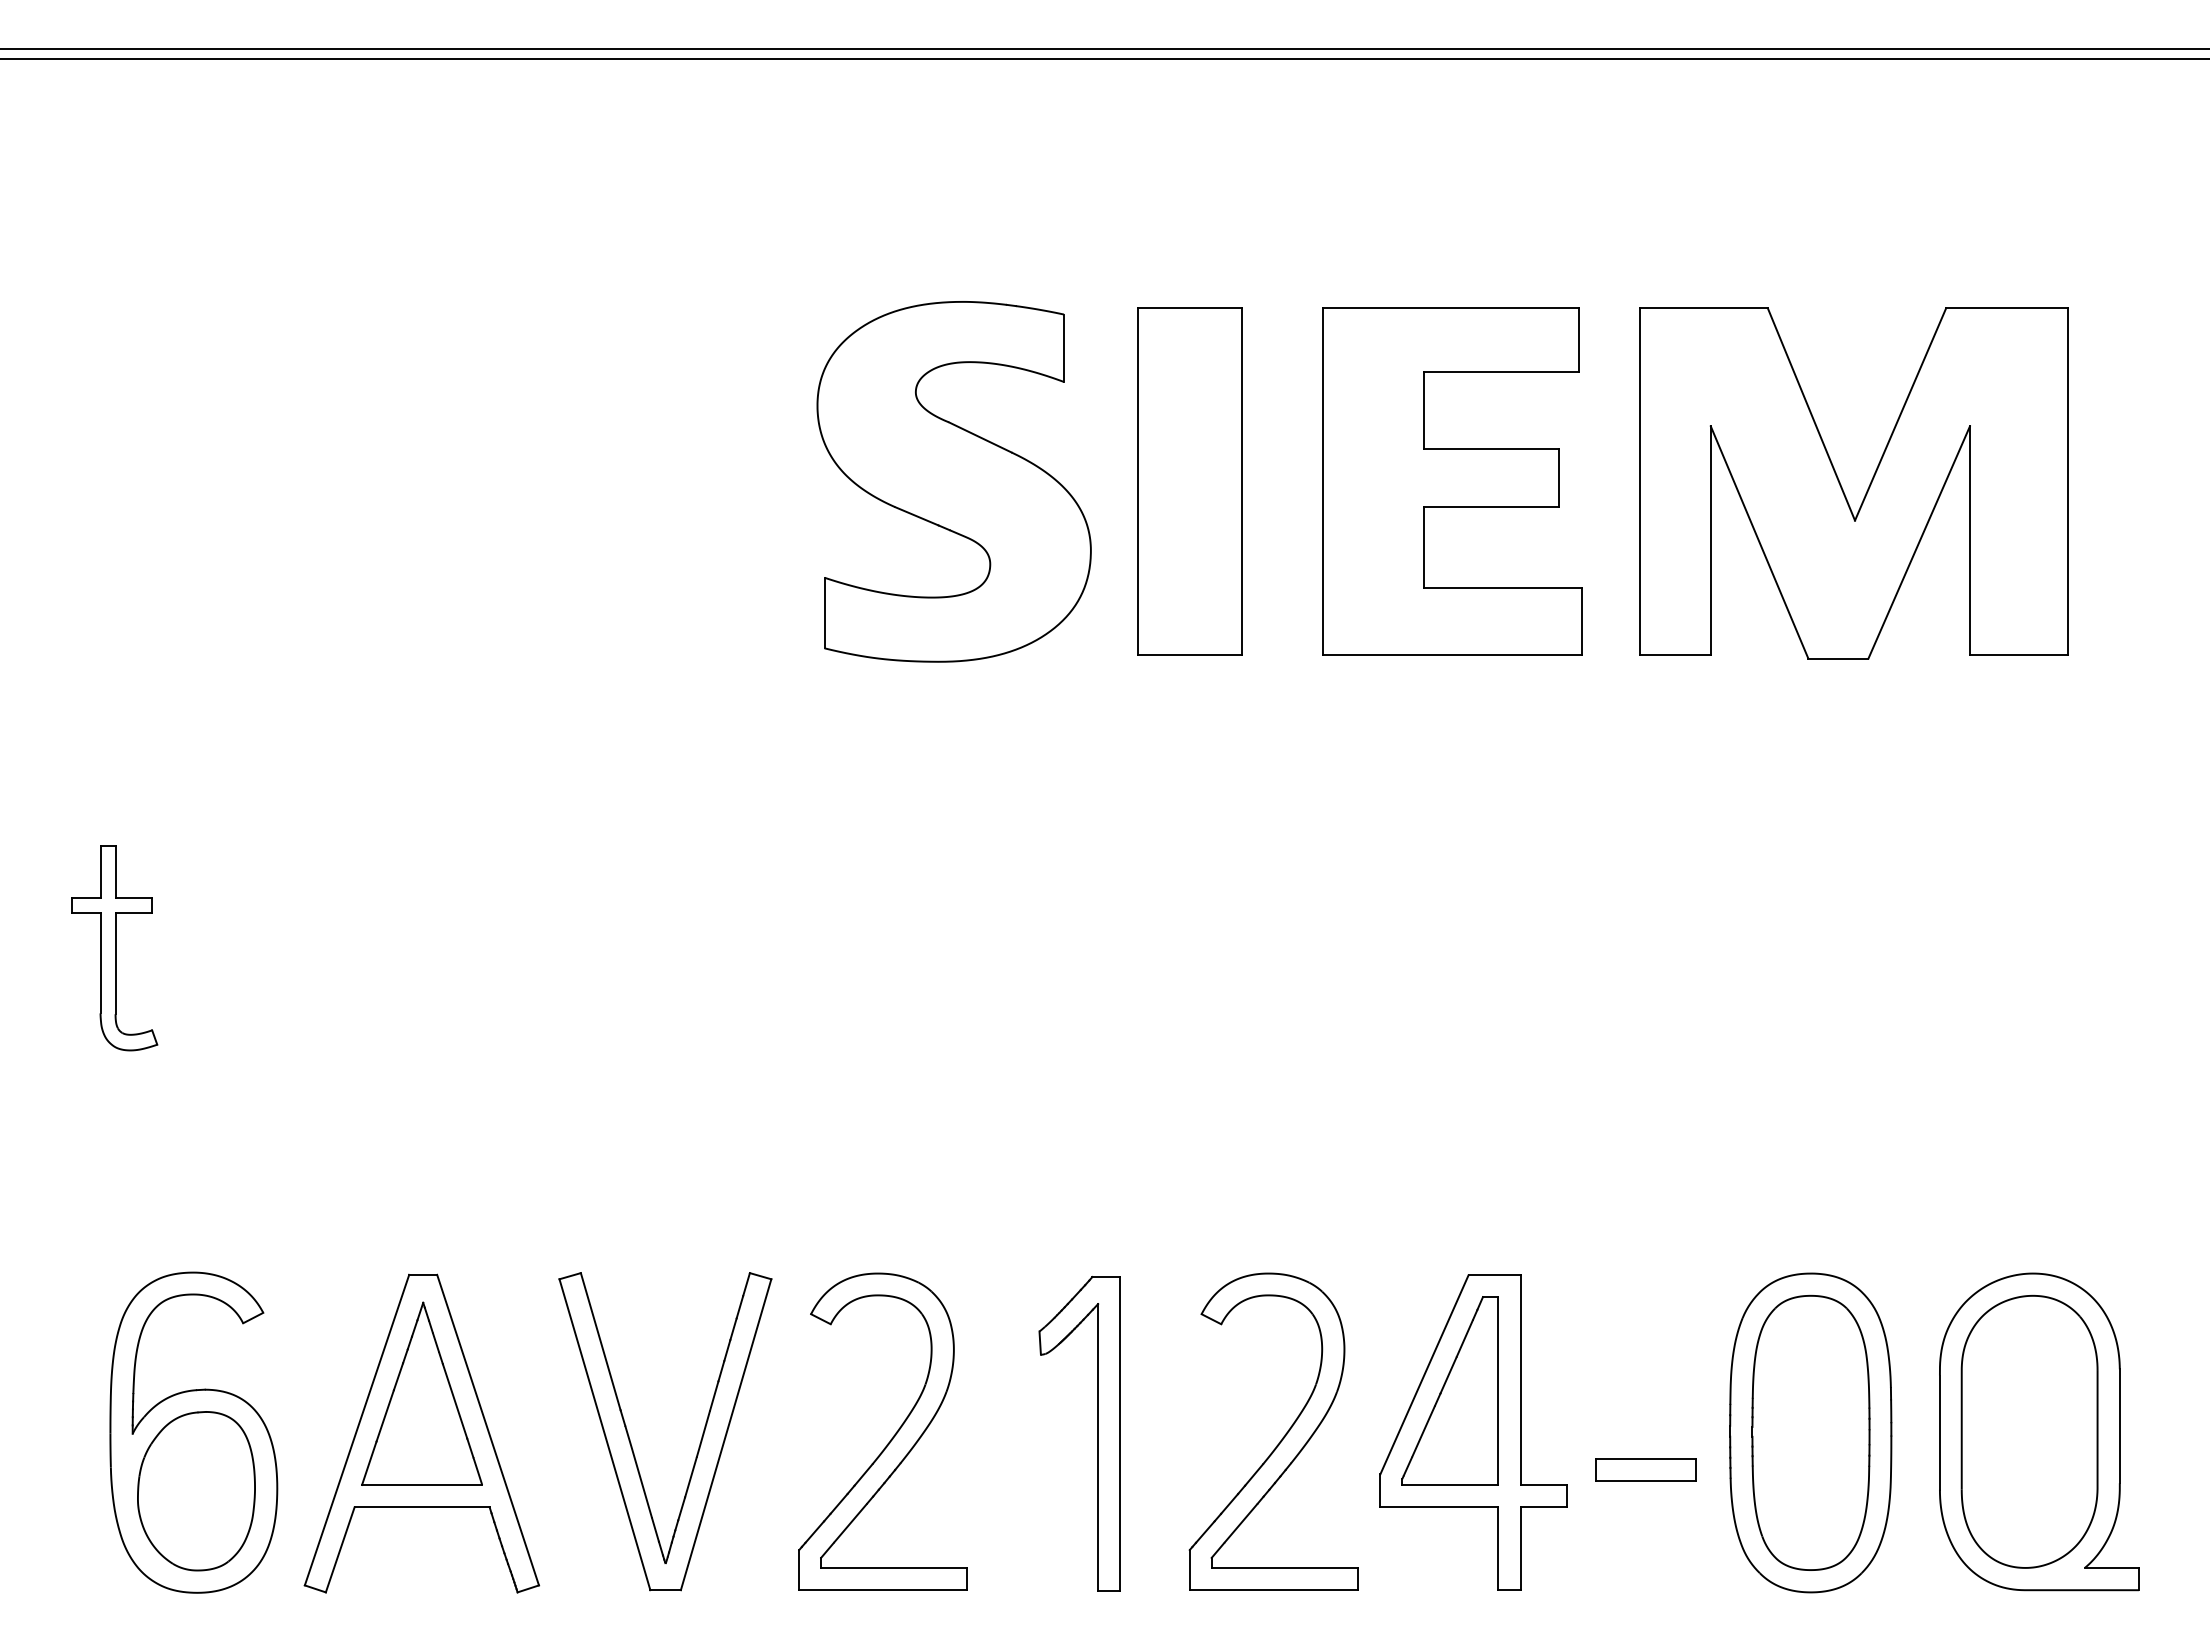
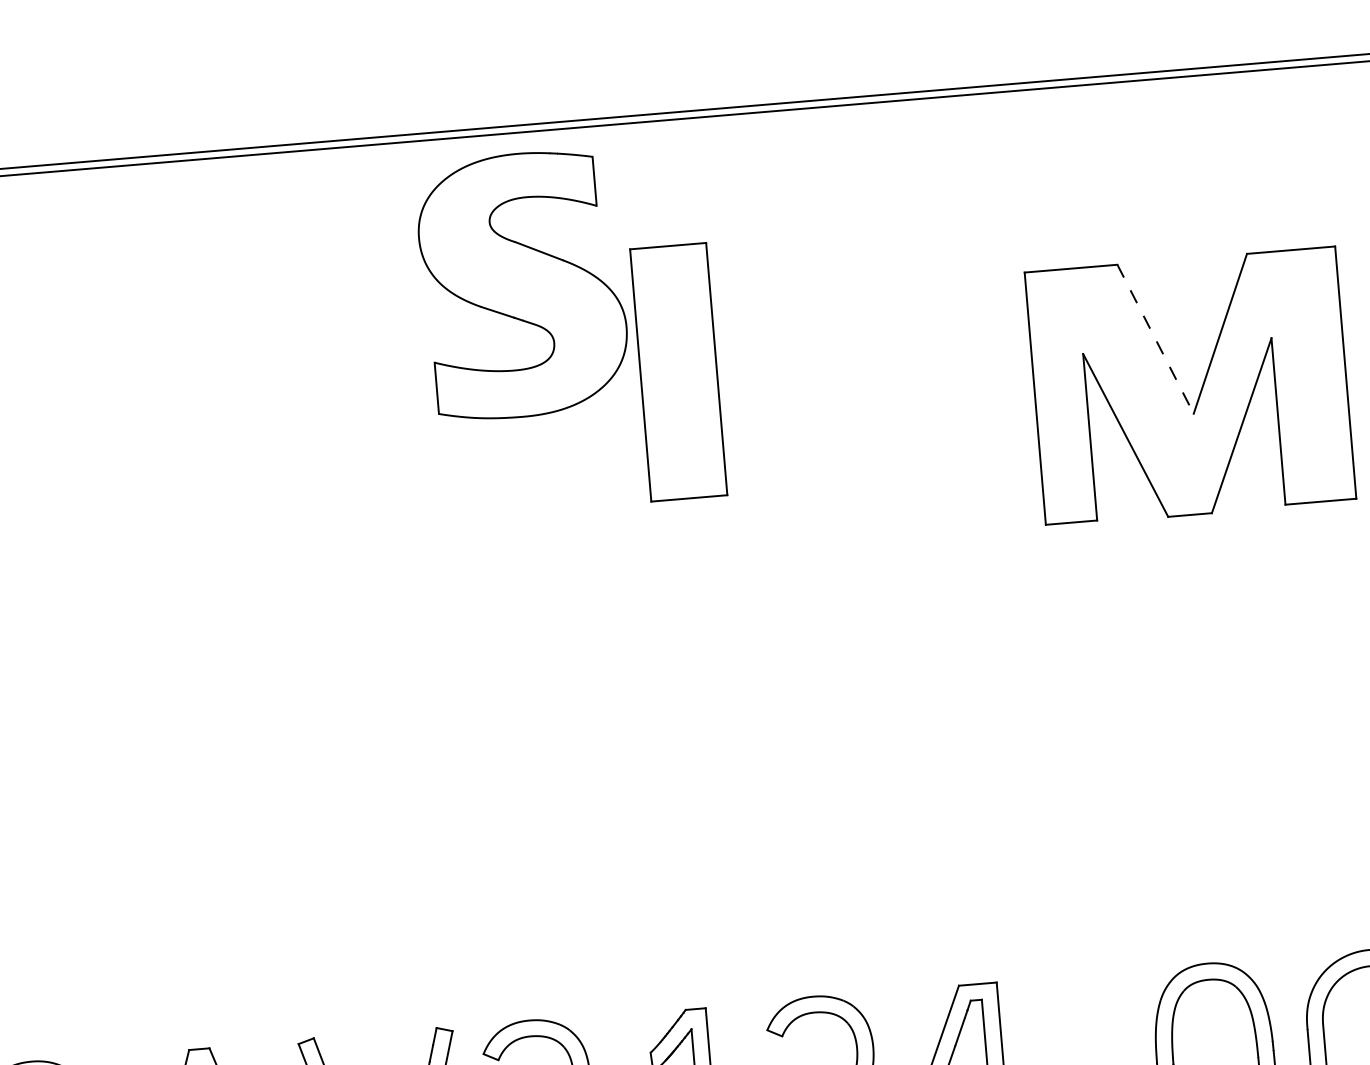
line: (1811, 414) -> (1155, 339), solid -> dashed
part: (953, 481) -> (522, 284), moved
part: (1189, 481) -> (678, 372), moved
part: (1452, 481) -> (898, 409), removed

